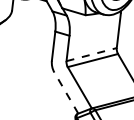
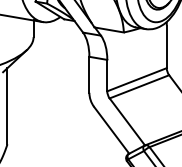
line: (92, 54) -> (137, 79), dashed -> solid
line: (66, 92) -> (111, 129), dashed -> solid

